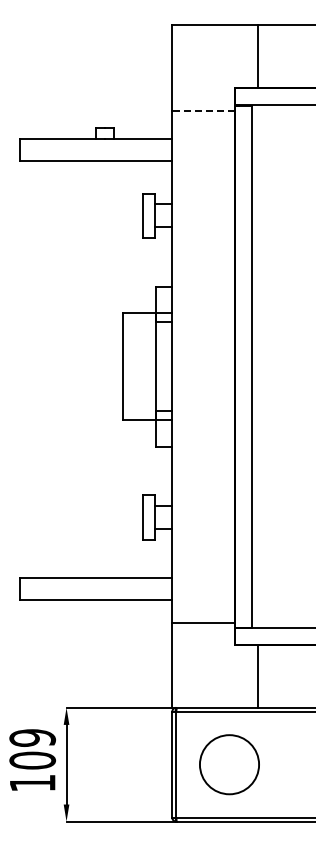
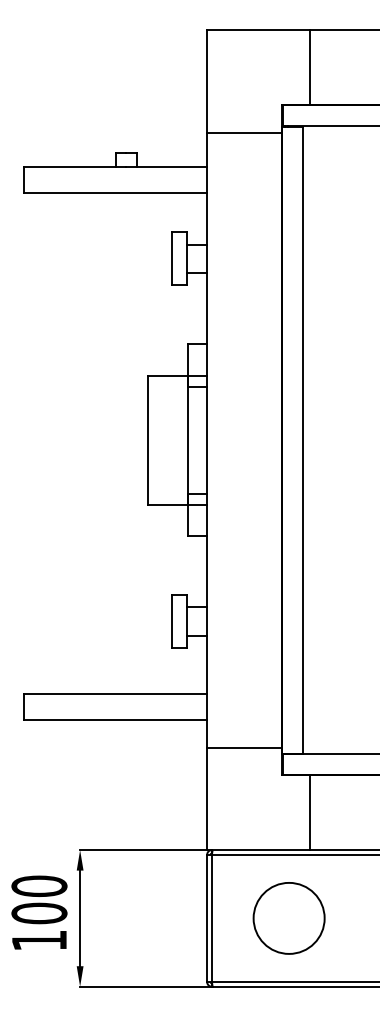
line: (203, 110) -> (244, 132), dashed -> solid
text: (32, 737) -> (39, 885), 109 -> 100
circle: (229, 764) -> (289, 918), moved

